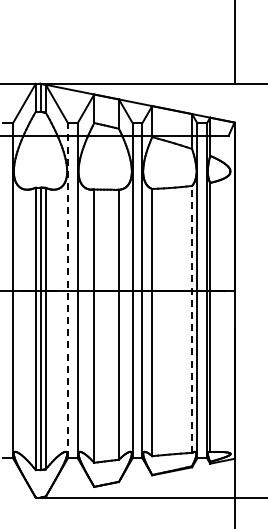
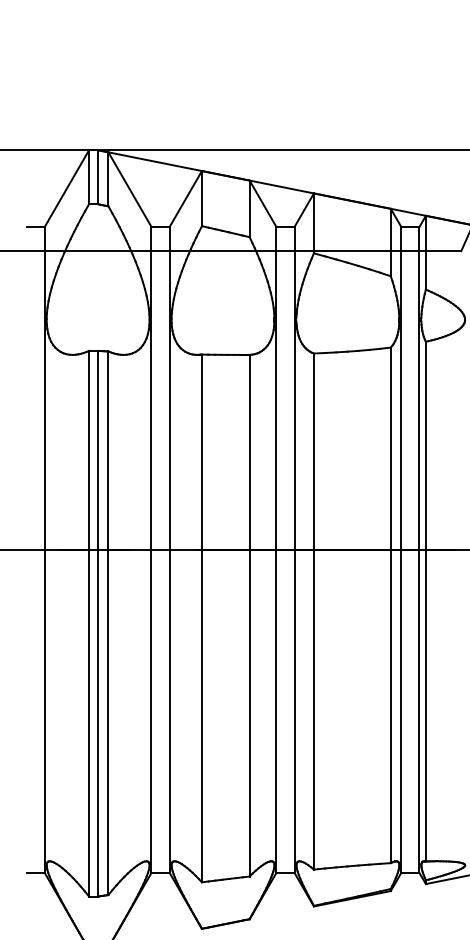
line: (68, 290) -> (152, 549), dashed -> solid
line: (192, 318) -> (391, 603), dashed -> solid

